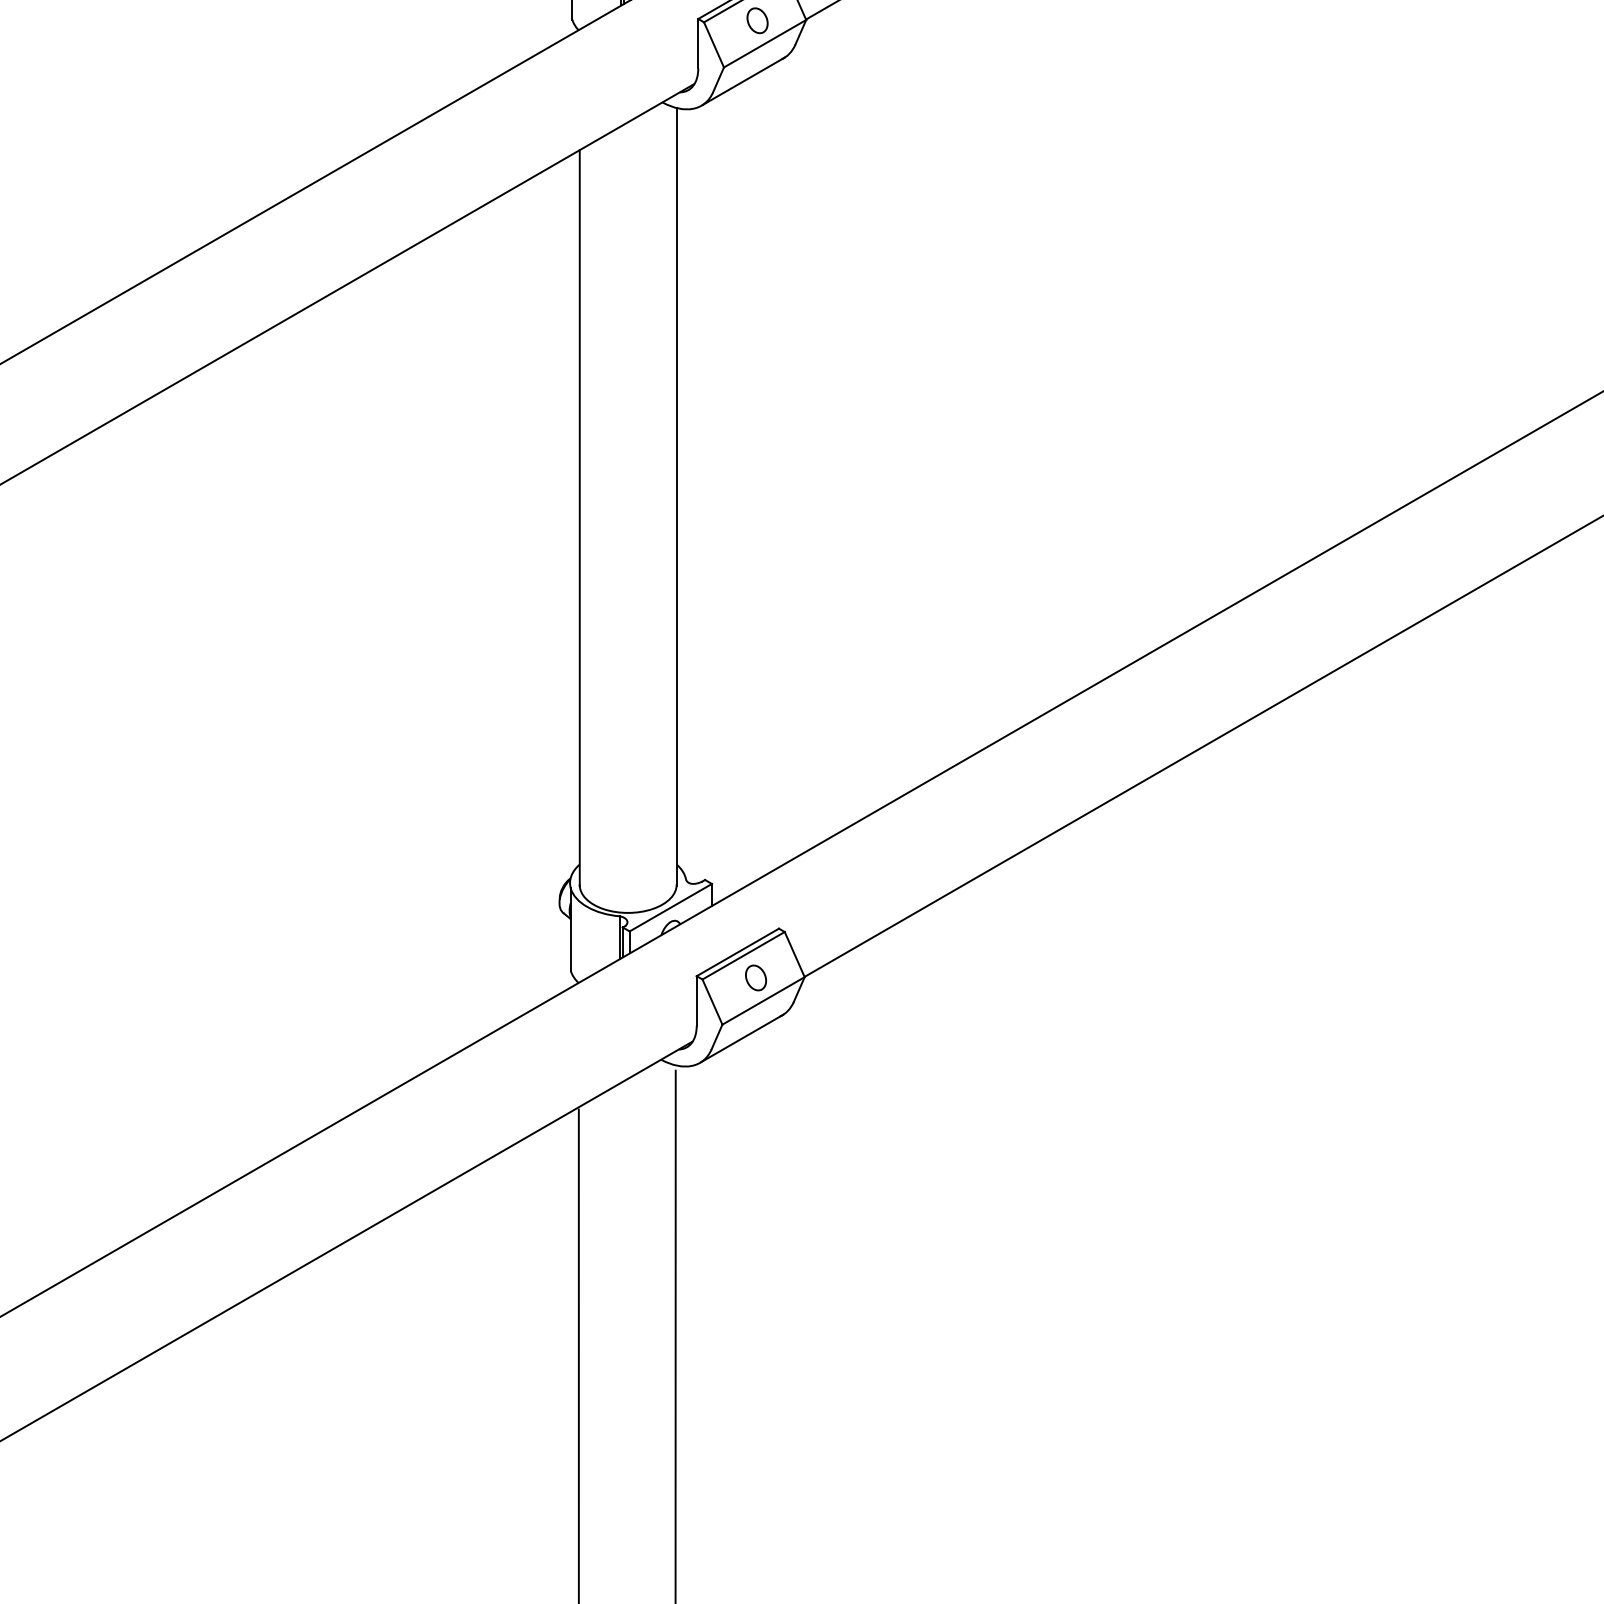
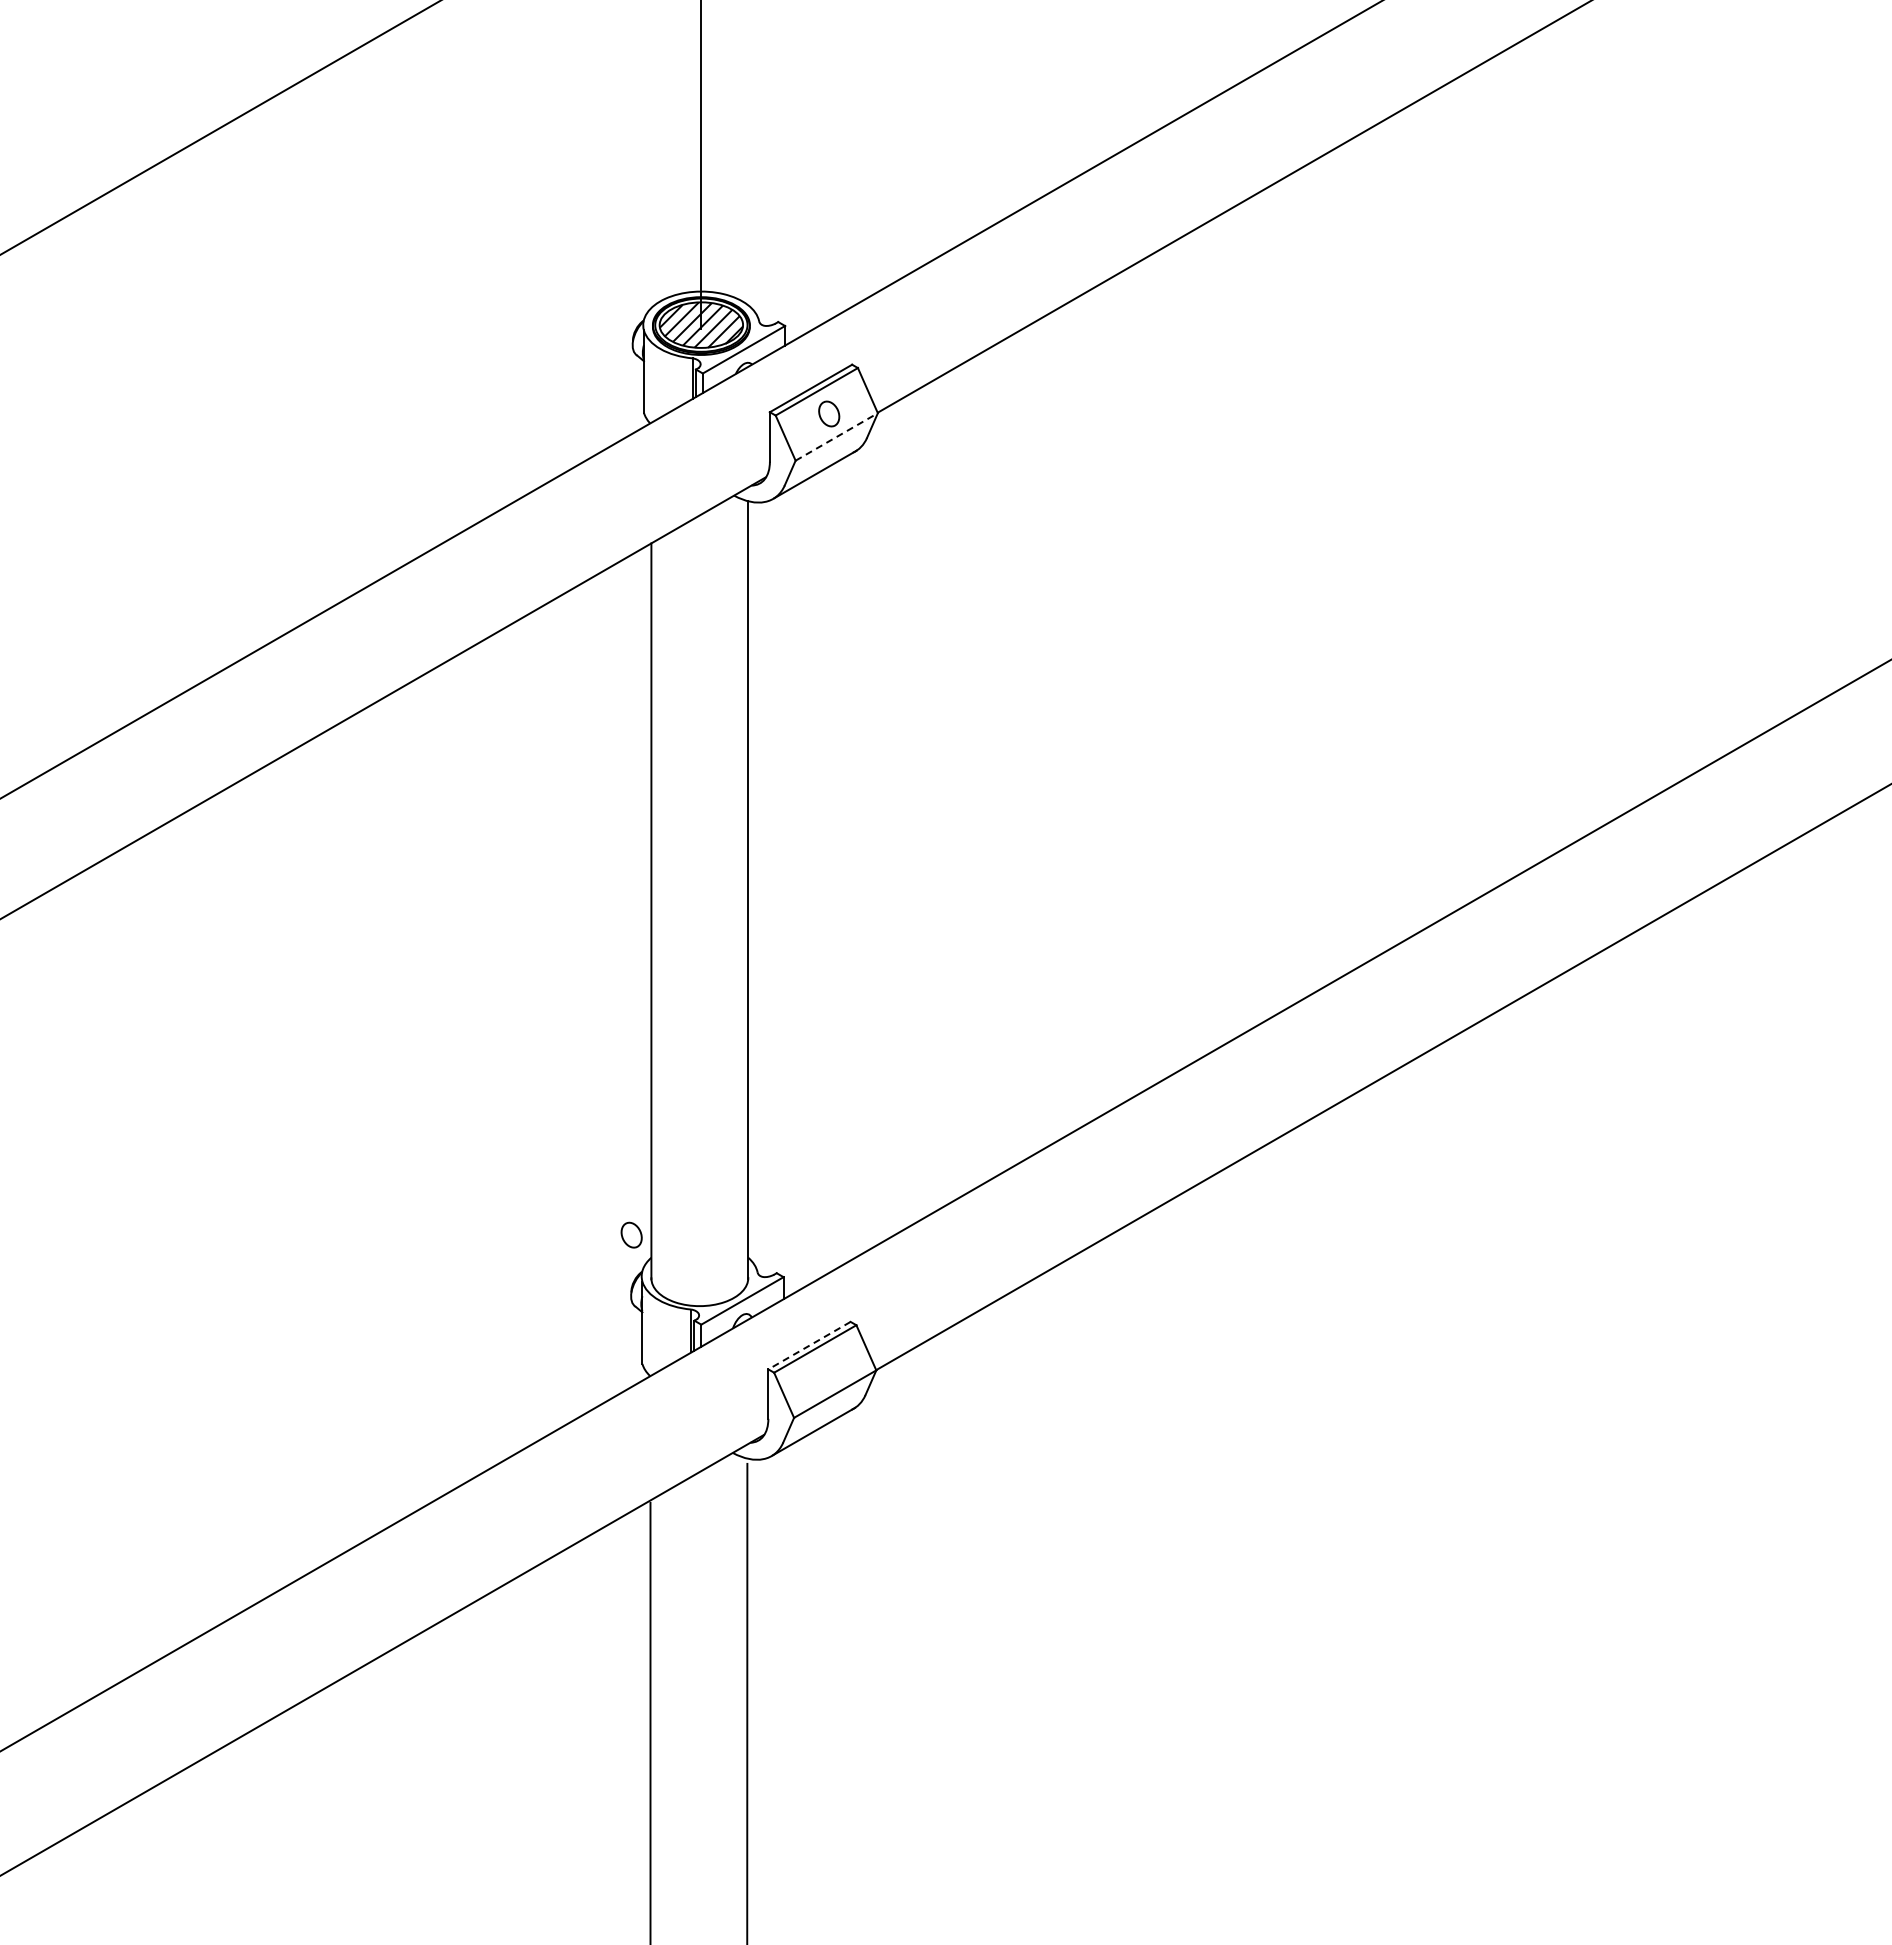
line: (765, 43) -> (837, 436), solid -> dashed
line: (737, 952) -> (809, 1345), solid -> dashed
part: (755, 977) -> (631, 1234), moved

